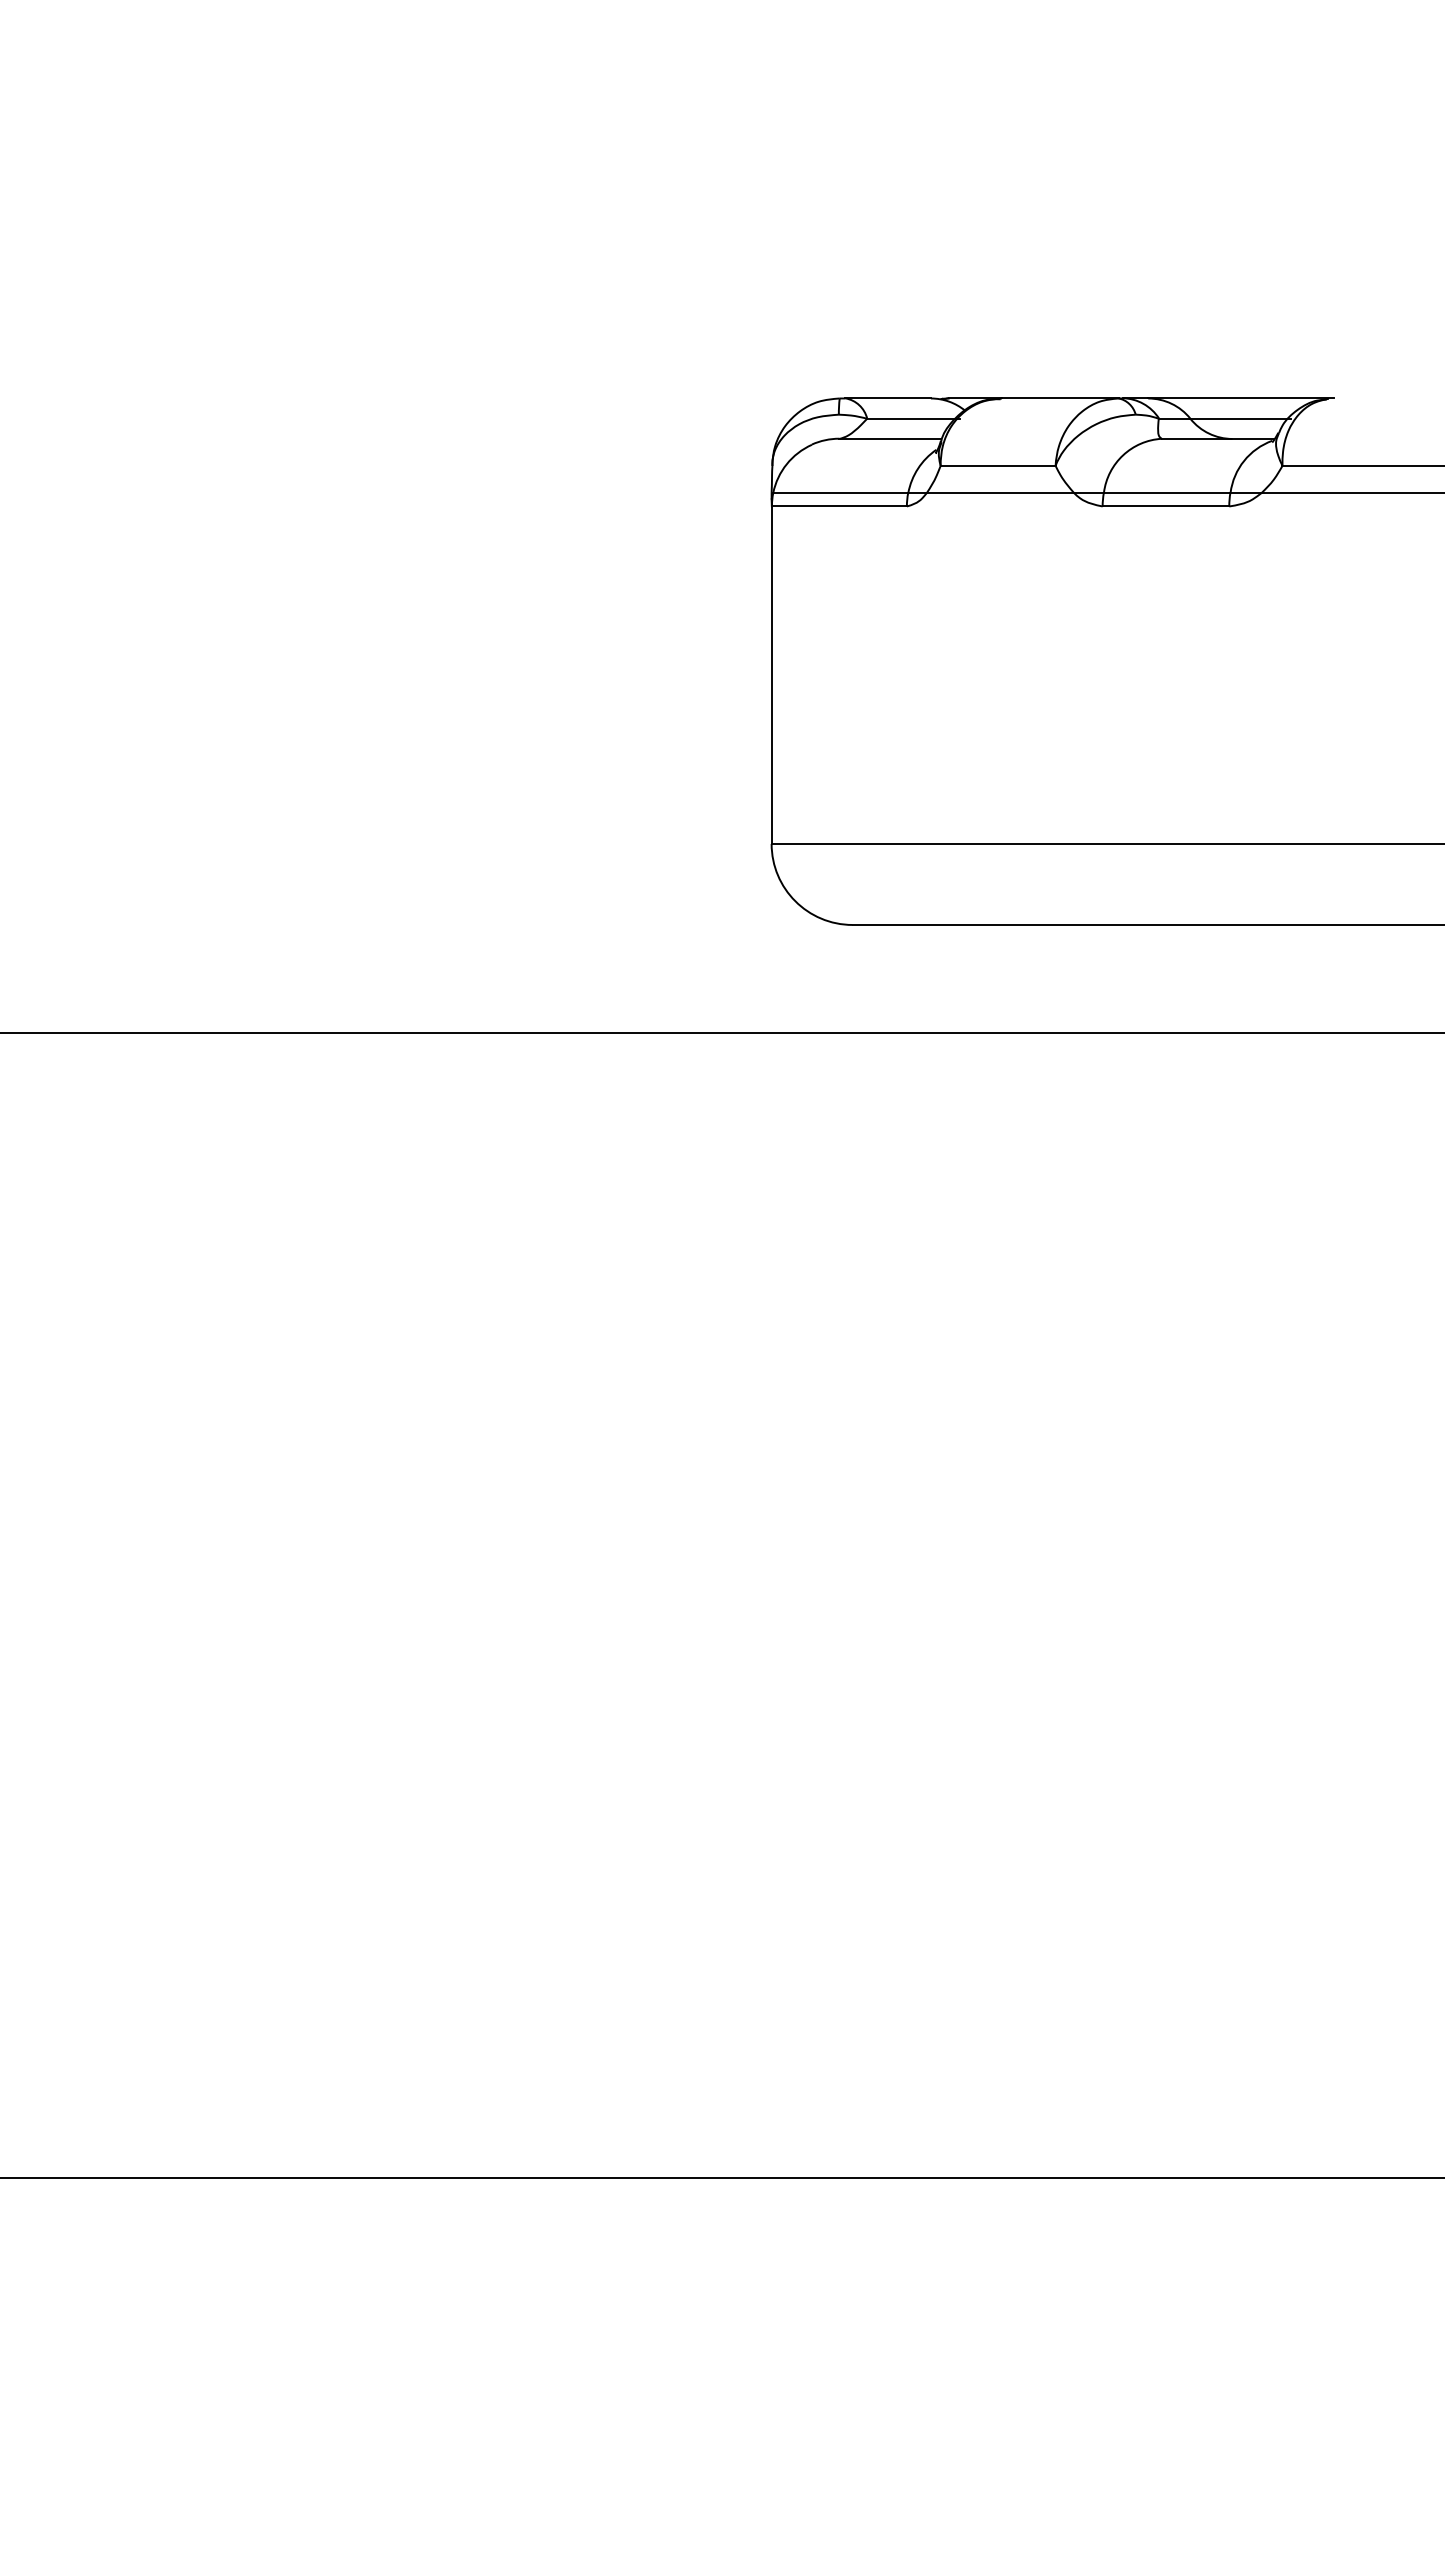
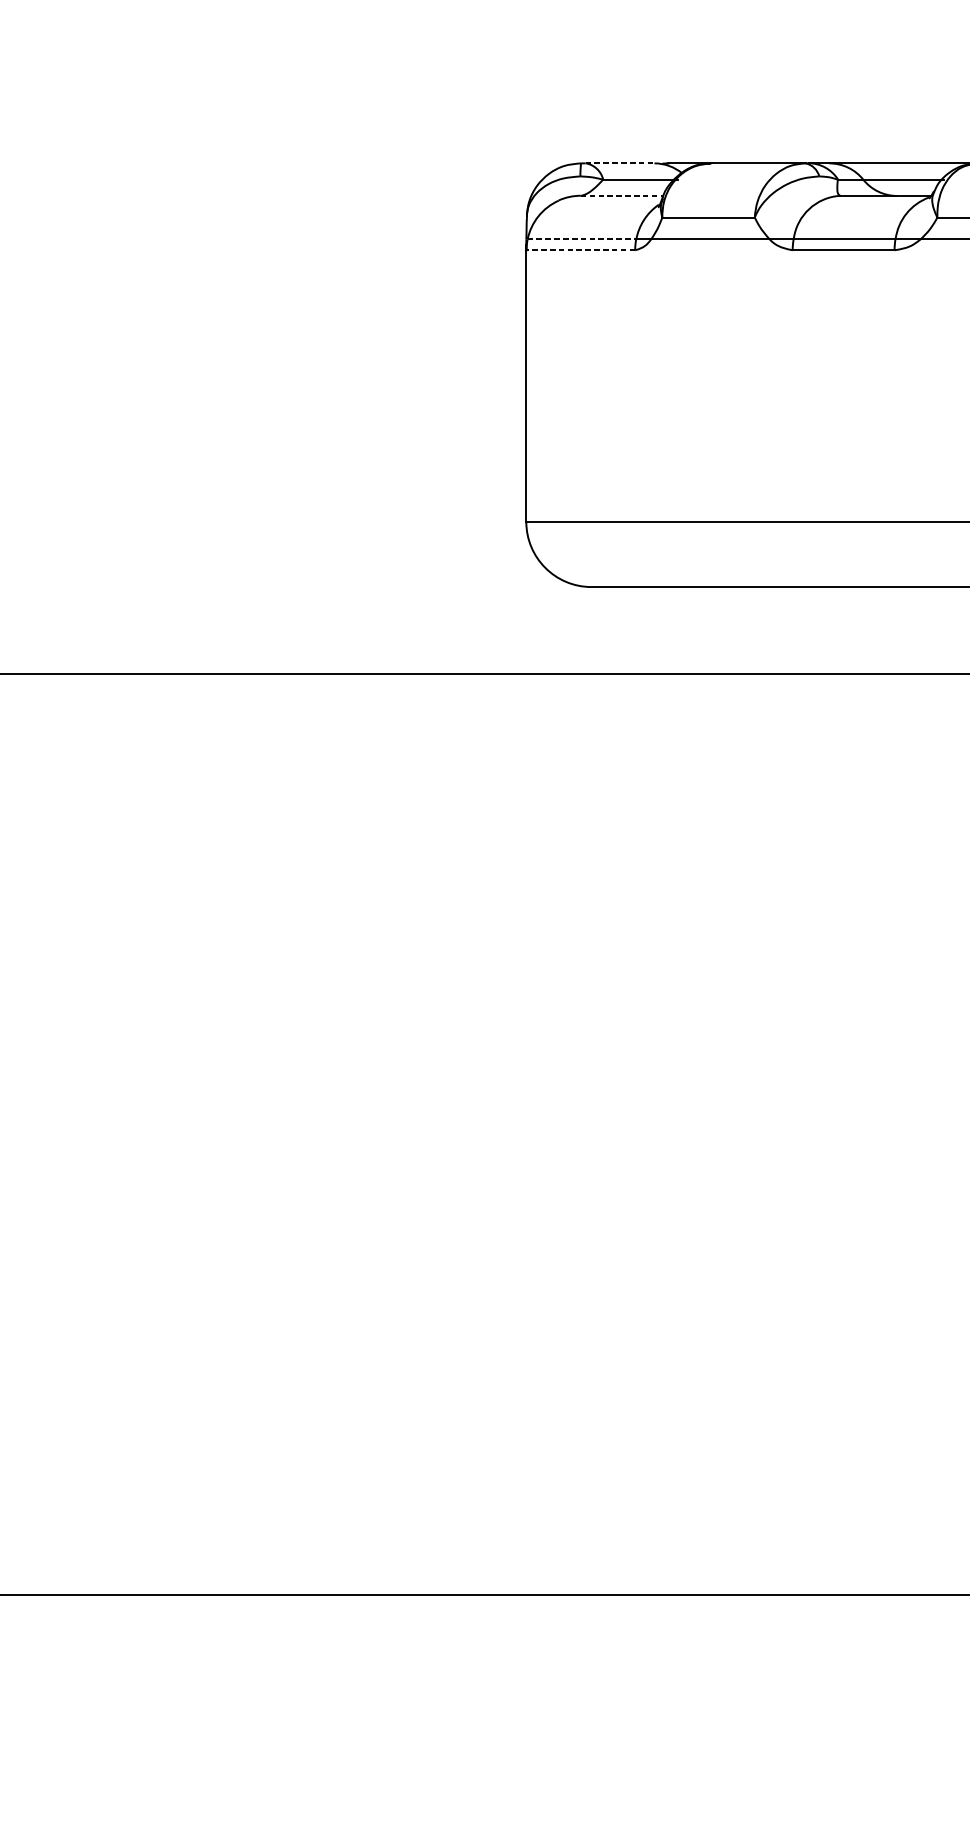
line: (888, 398) -> (620, 163), solid -> dashed
line: (890, 438) -> (621, 195), solid -> dashed
line: (841, 492) -> (582, 239), solid -> dashed
line: (838, 506) -> (580, 250), solid -> dashed

